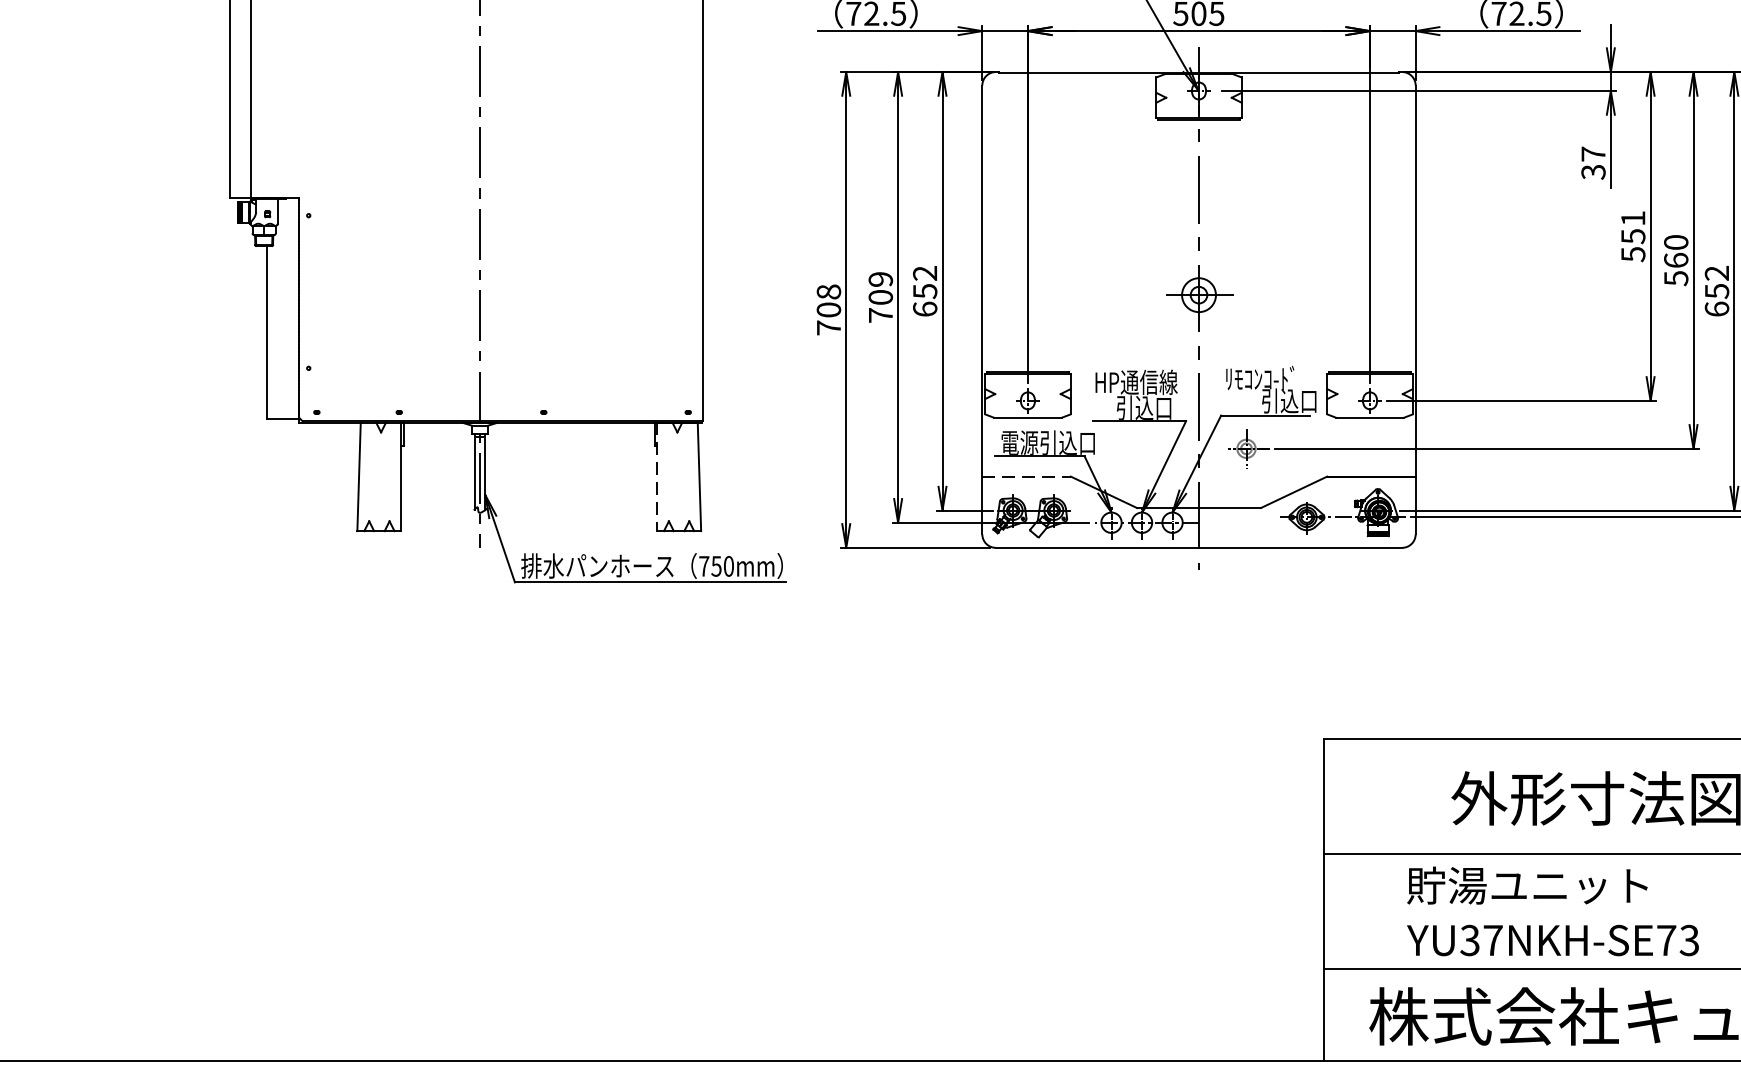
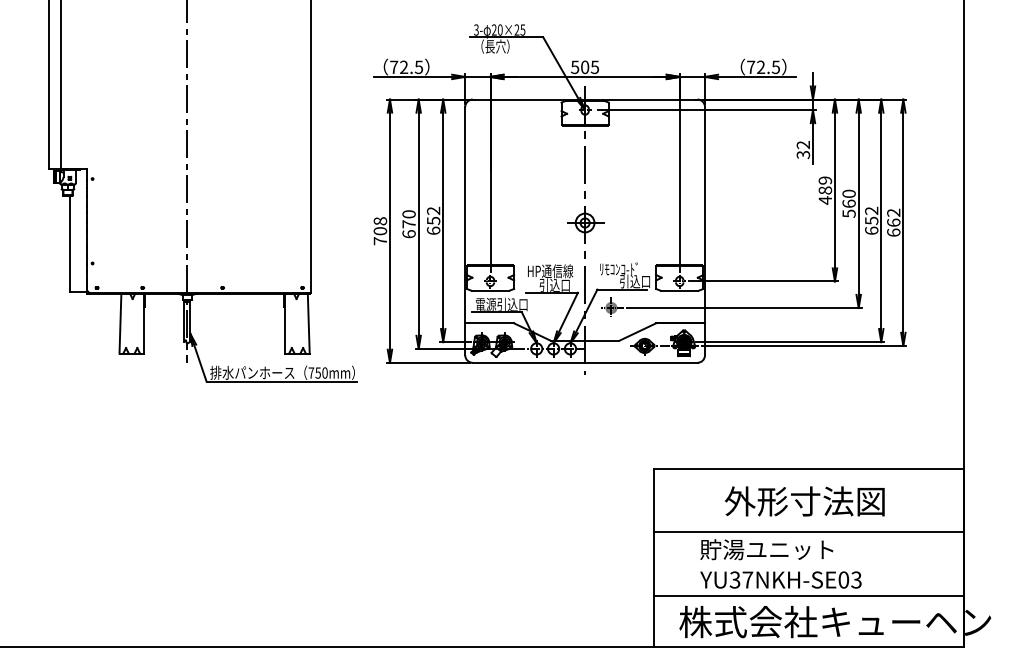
text: (1591, 153) -> (802, 144), 37 -> 32
text: (1633, 236) -> (825, 190), 551 -> 489
text: (879, 297) -> (408, 224), 709 -> 670
line: (1026, 476) -> (489, 323), dashed -> solid
line: (657, 478) -> (285, 324), dashed -> solid
text: (1666, 939) -> (843, 579), YU37NKH-SE73 -> YU37NKH-SE03

